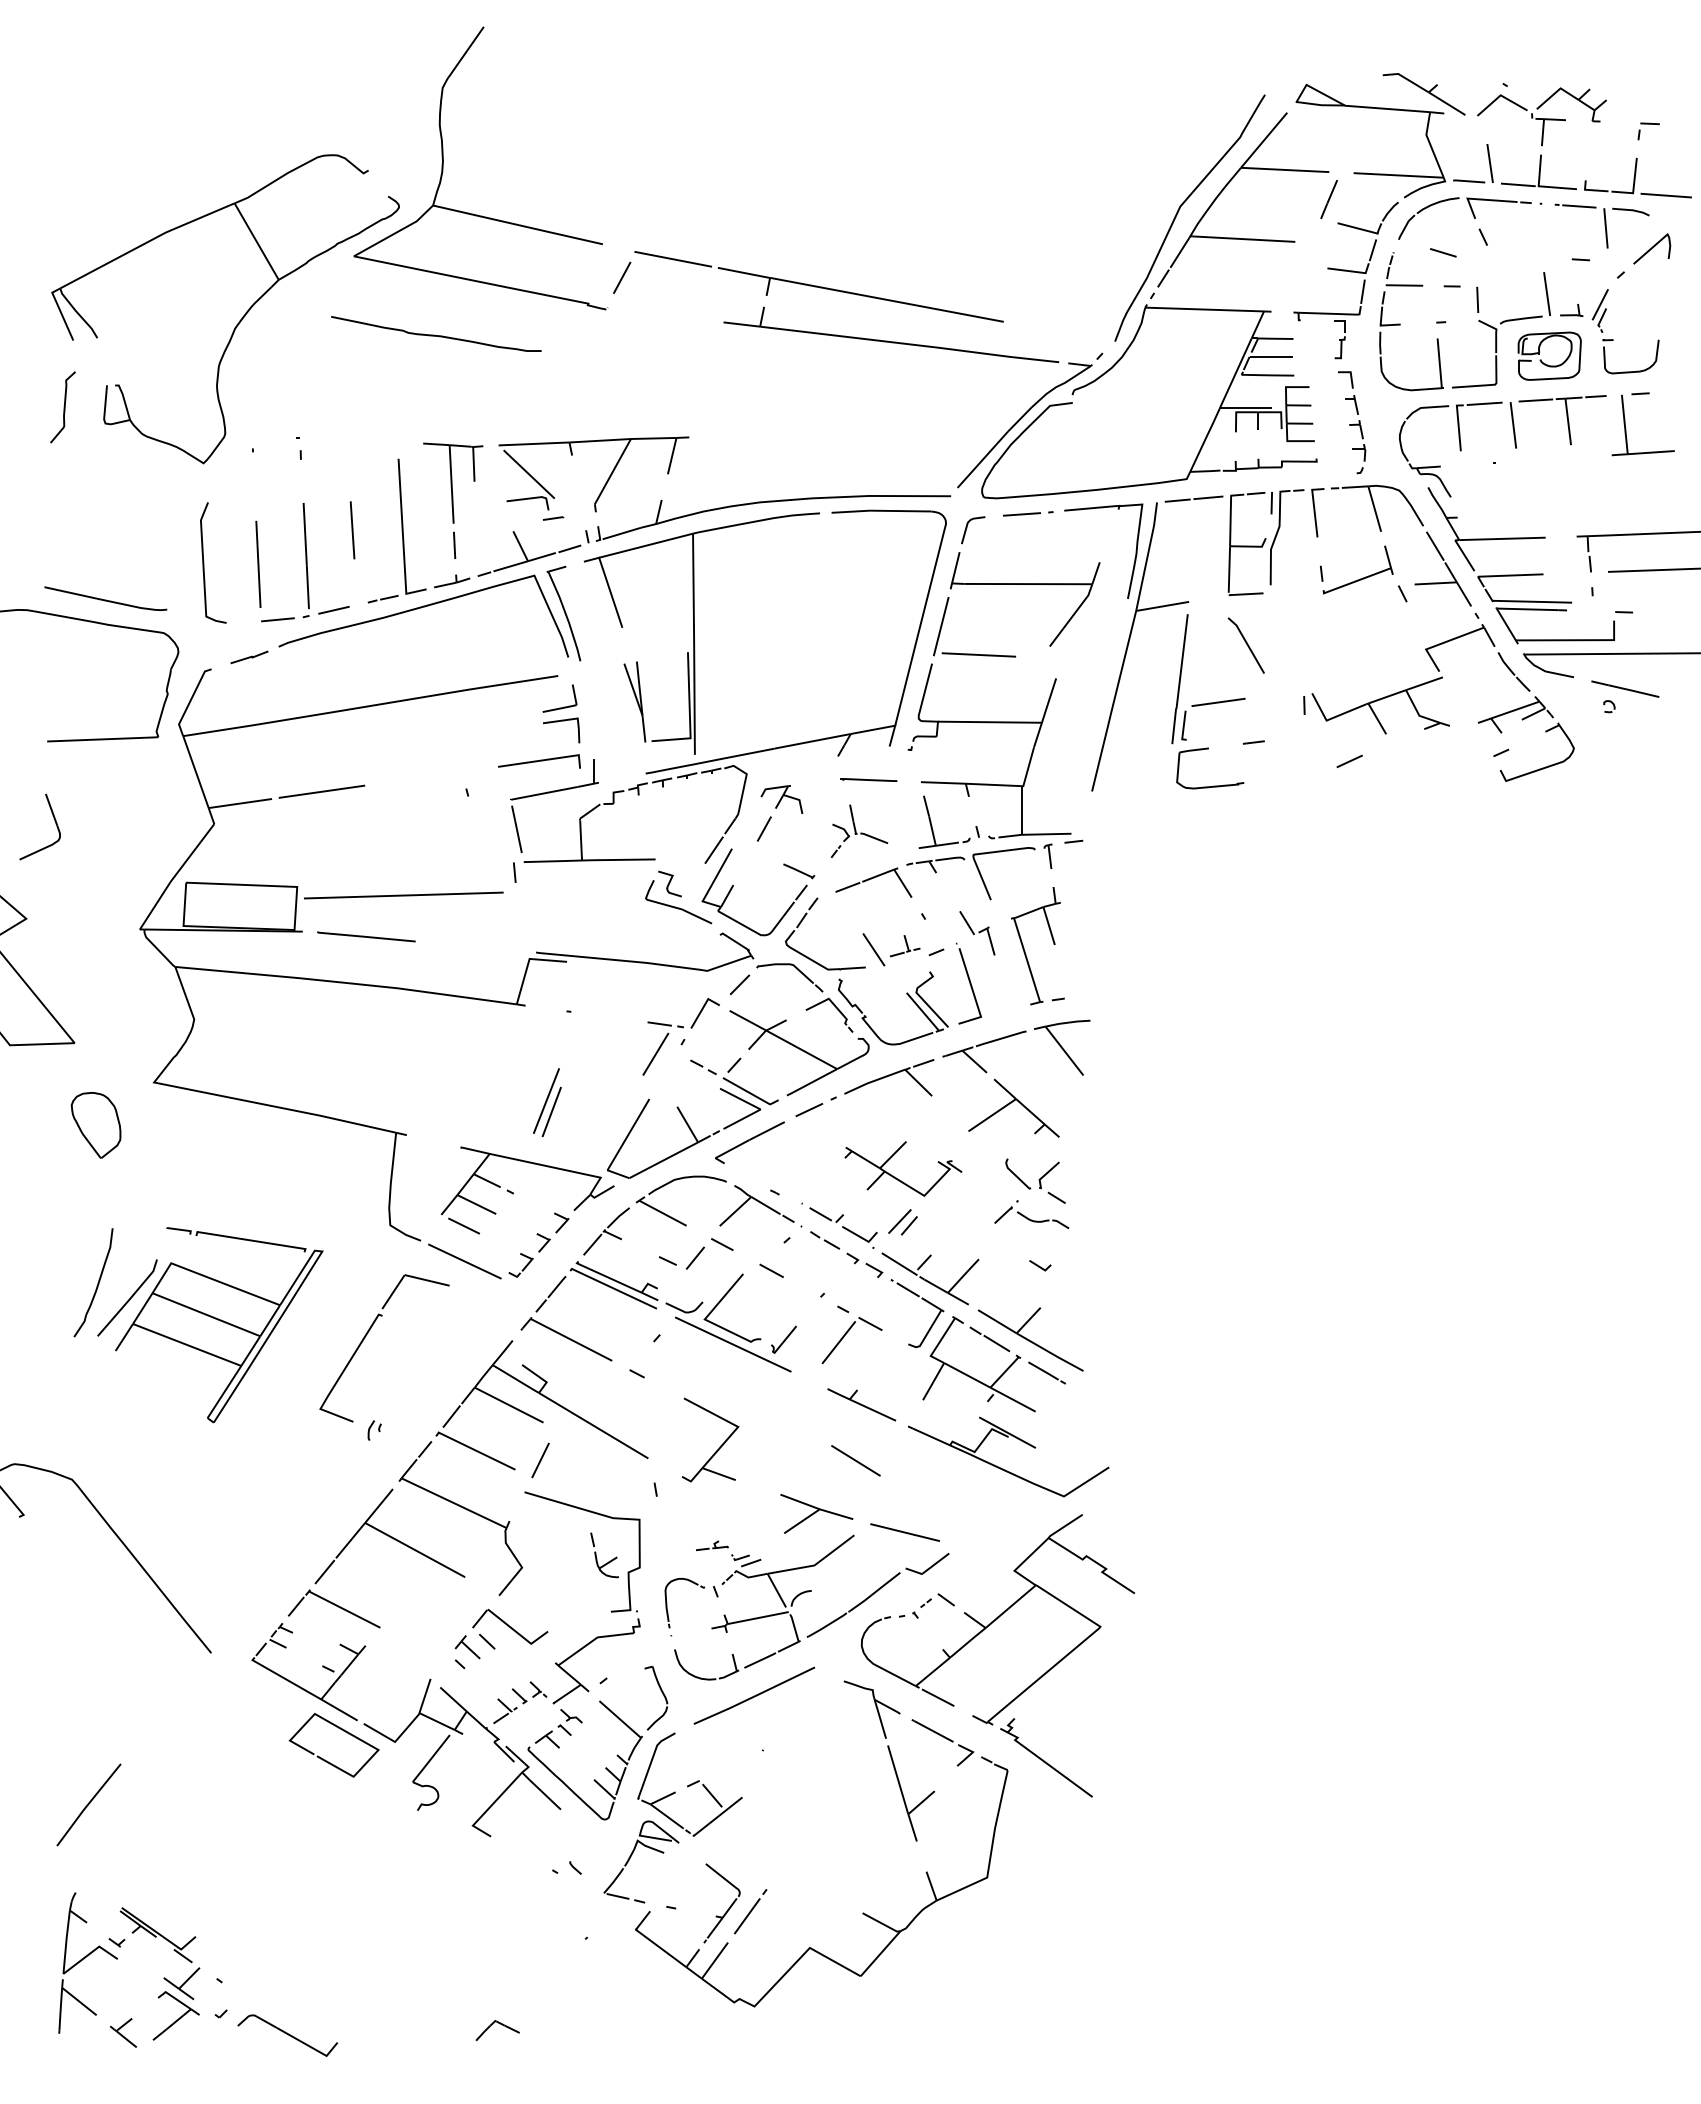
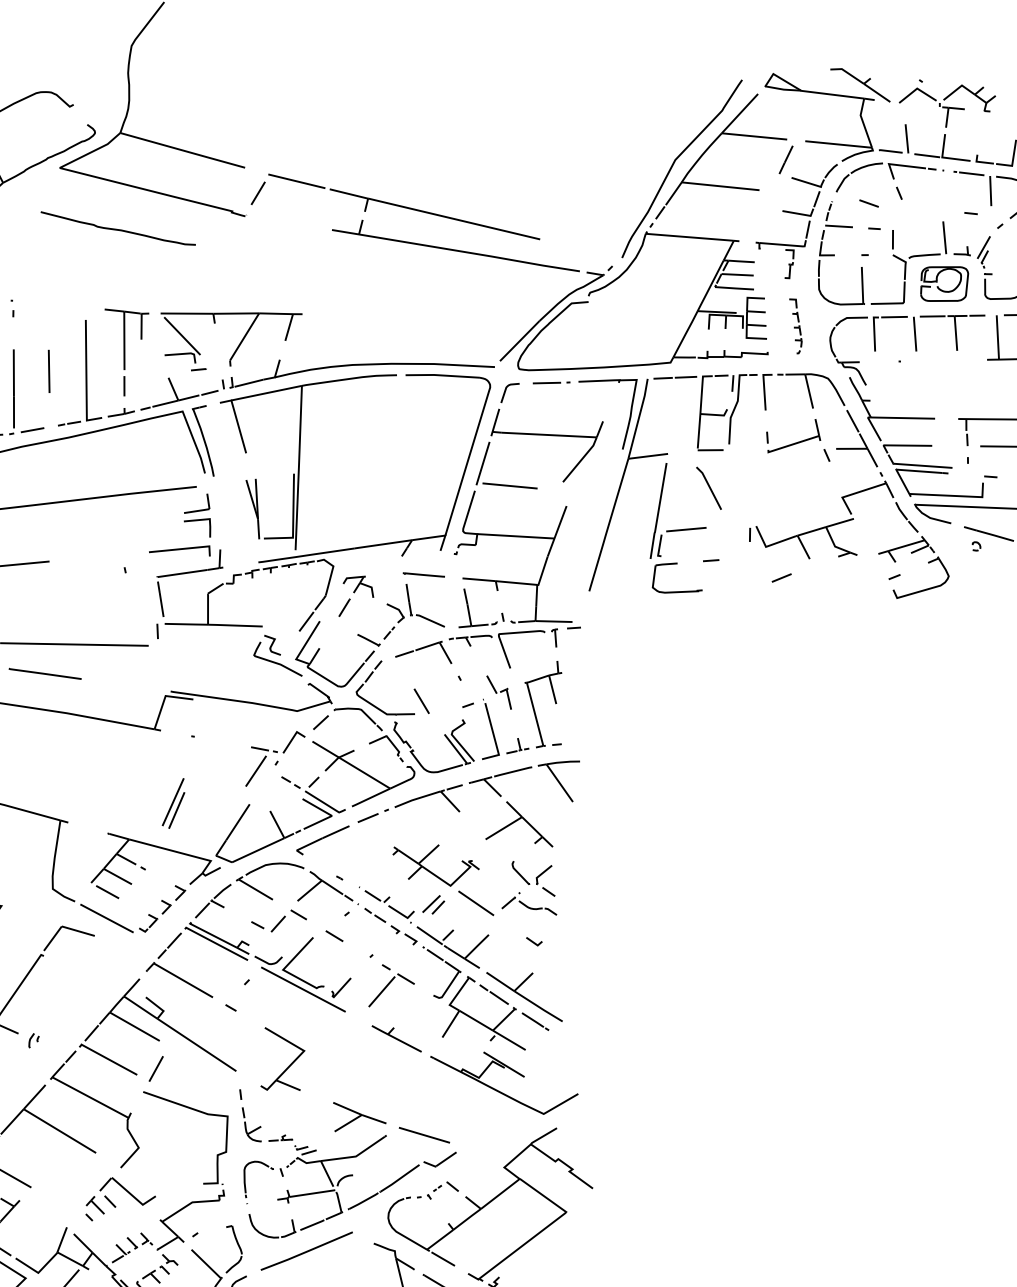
part: (1352, 422) -> (795, 326), size x0.71
part: (859, 831) -> (415, 612), size x1.43
part: (905, 946) -> (518, 746), moved
line: (855, 1460) -> (475, 903), moved
part: (608, 1561) -> (254, 1129), moved

